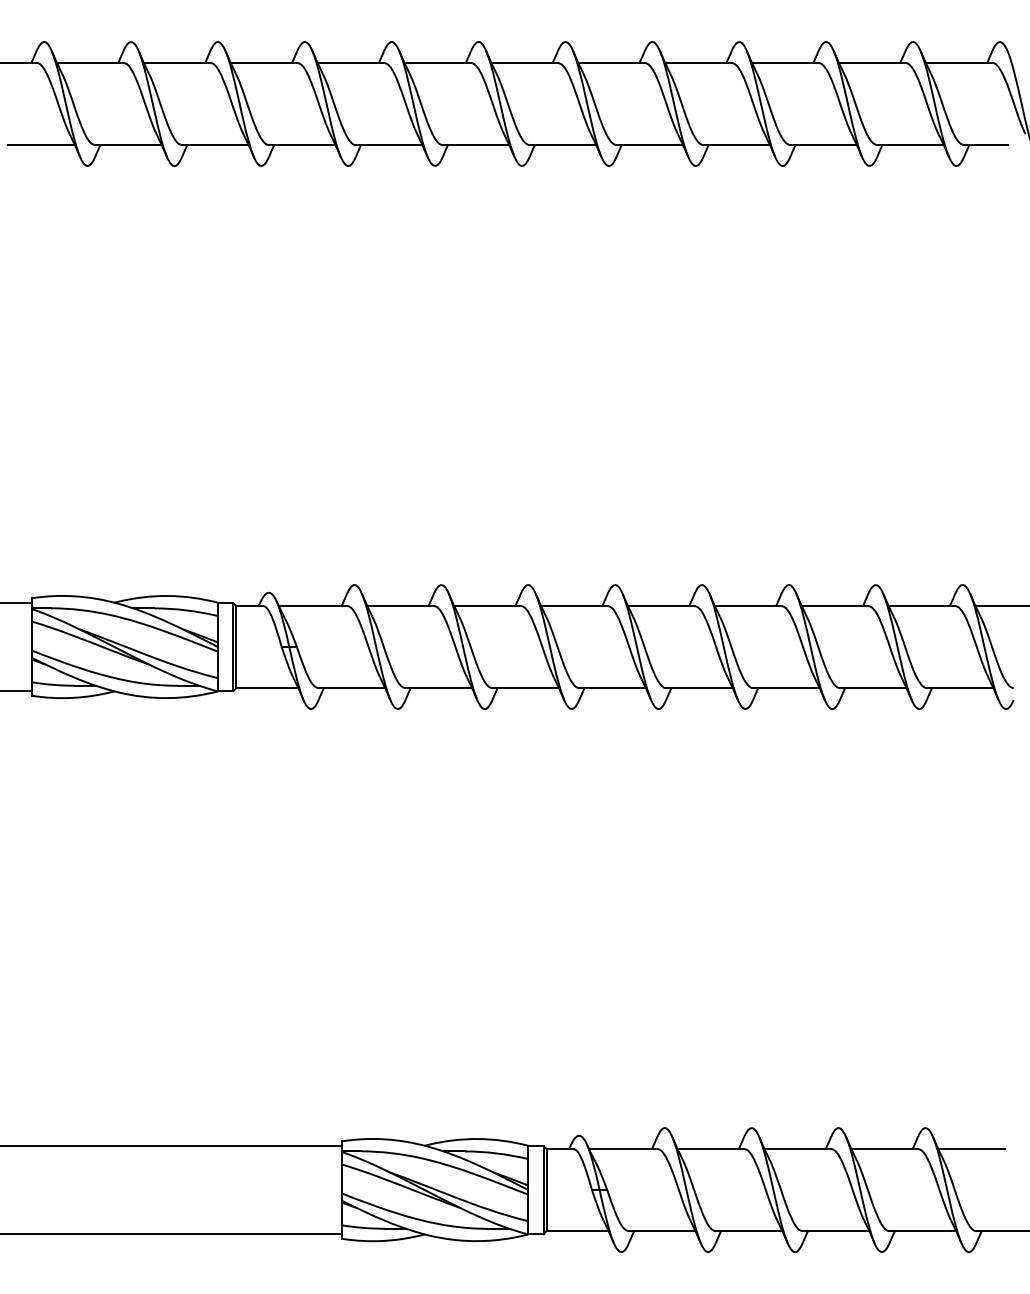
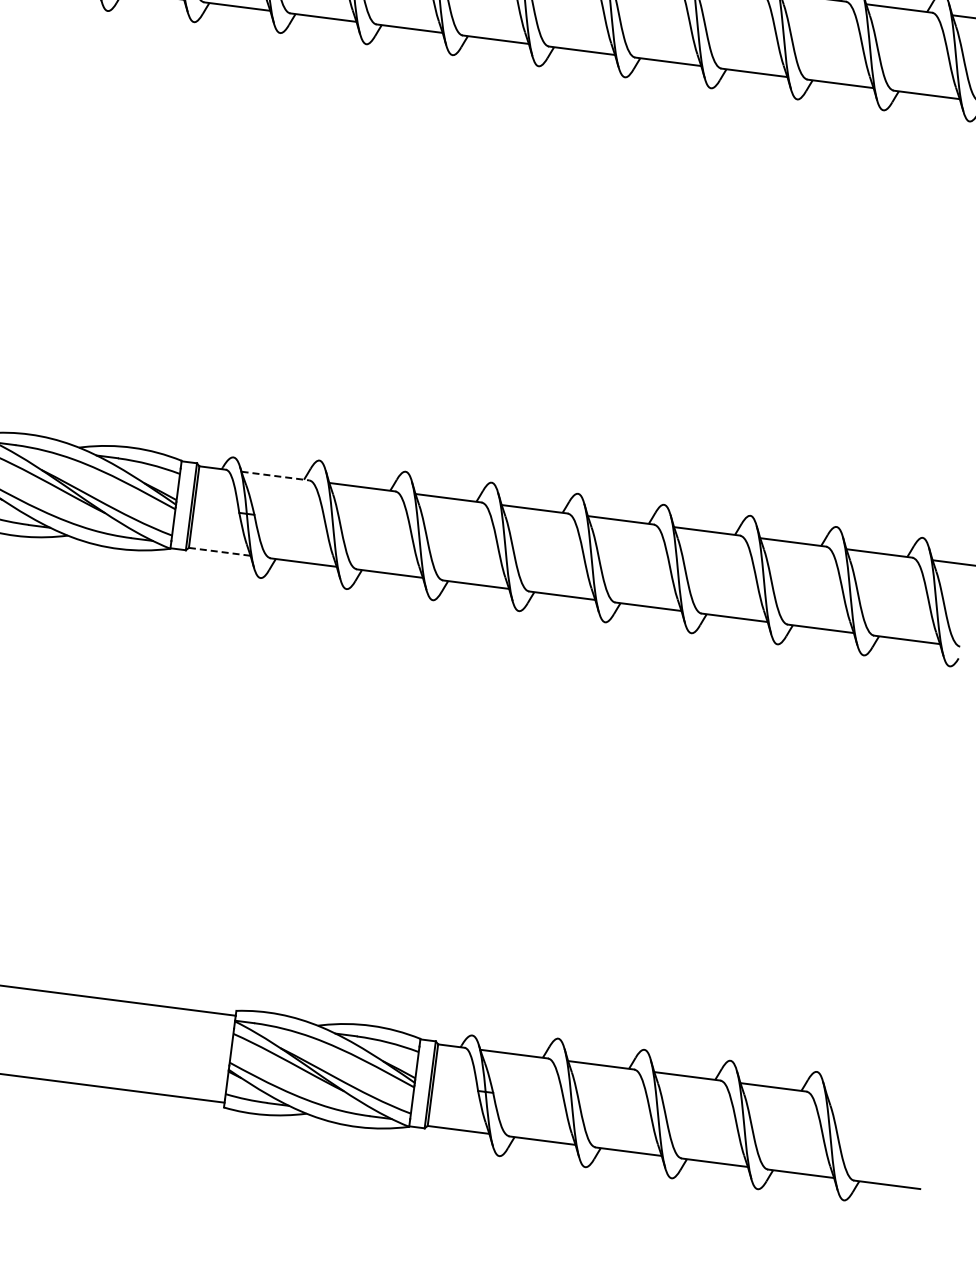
line: (313, 605) -> (276, 475), solid -> dashed
line: (267, 688) -> (219, 552), solid -> dashed
line: (971, 1148) -> (859, 1097), removed

